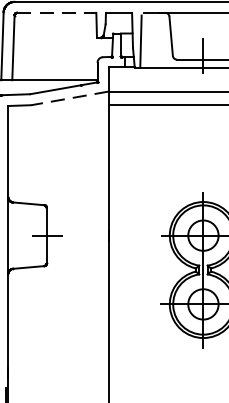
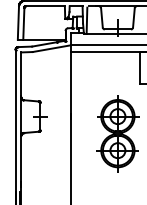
line: (57, 13) -> (45, 6), dashed -> solid
line: (69, 98) -> (51, 48), dashed -> solid

